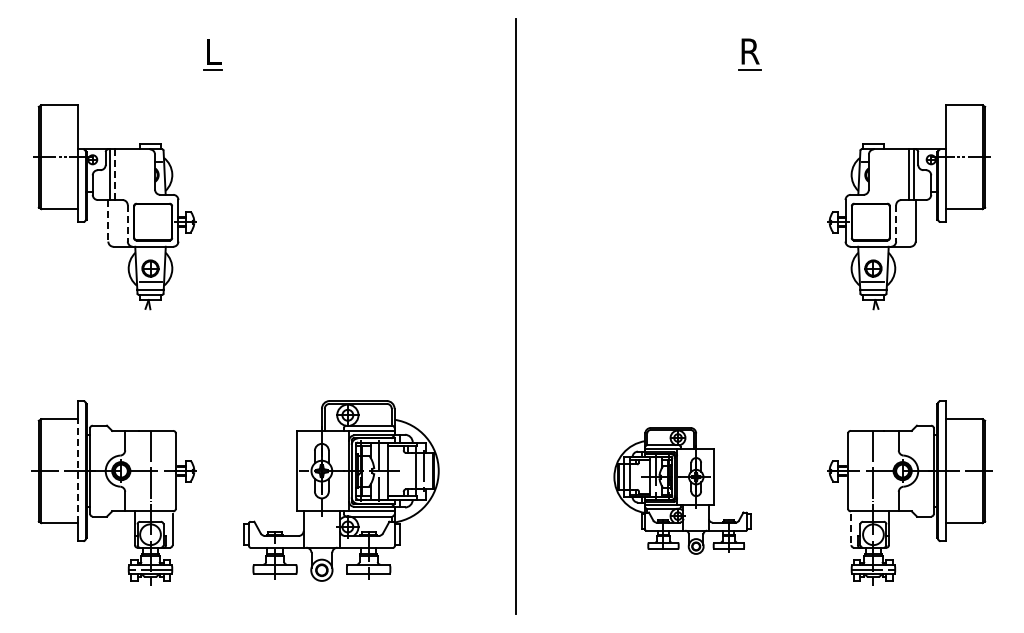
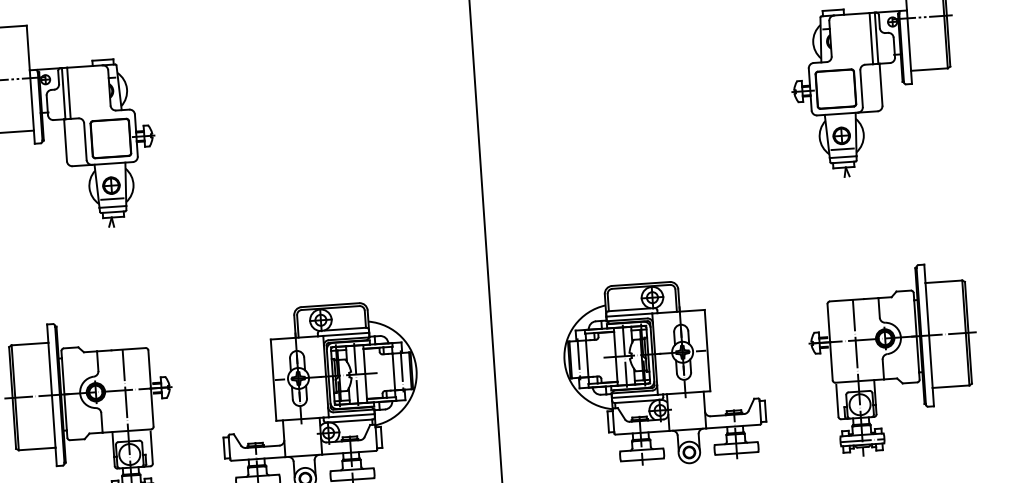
line: (114, 175) -> (68, 94), dashed -> solid
line: (108, 220) -> (65, 140), dashed -> solid
line: (127, 223) -> (85, 141), dashed -> solid
line: (896, 223) -> (861, 88), dashed -> solid
line: (77, 471) -> (51, 395), dashed -> solid
part: (682, 490) -> (664, 373), size x1.43
line: (851, 529) -> (837, 400), dashed -> solid

